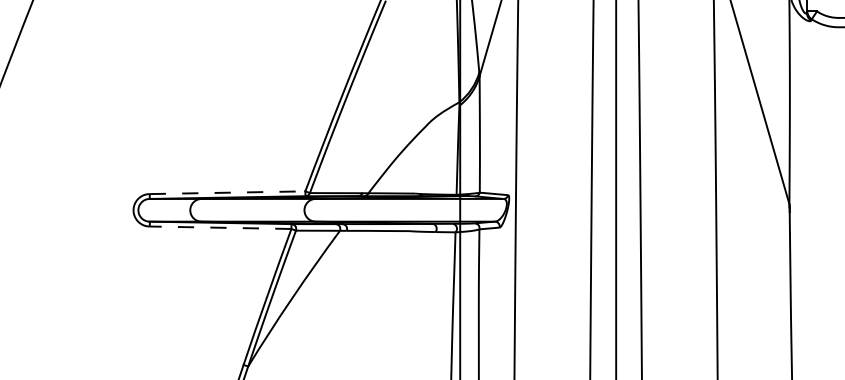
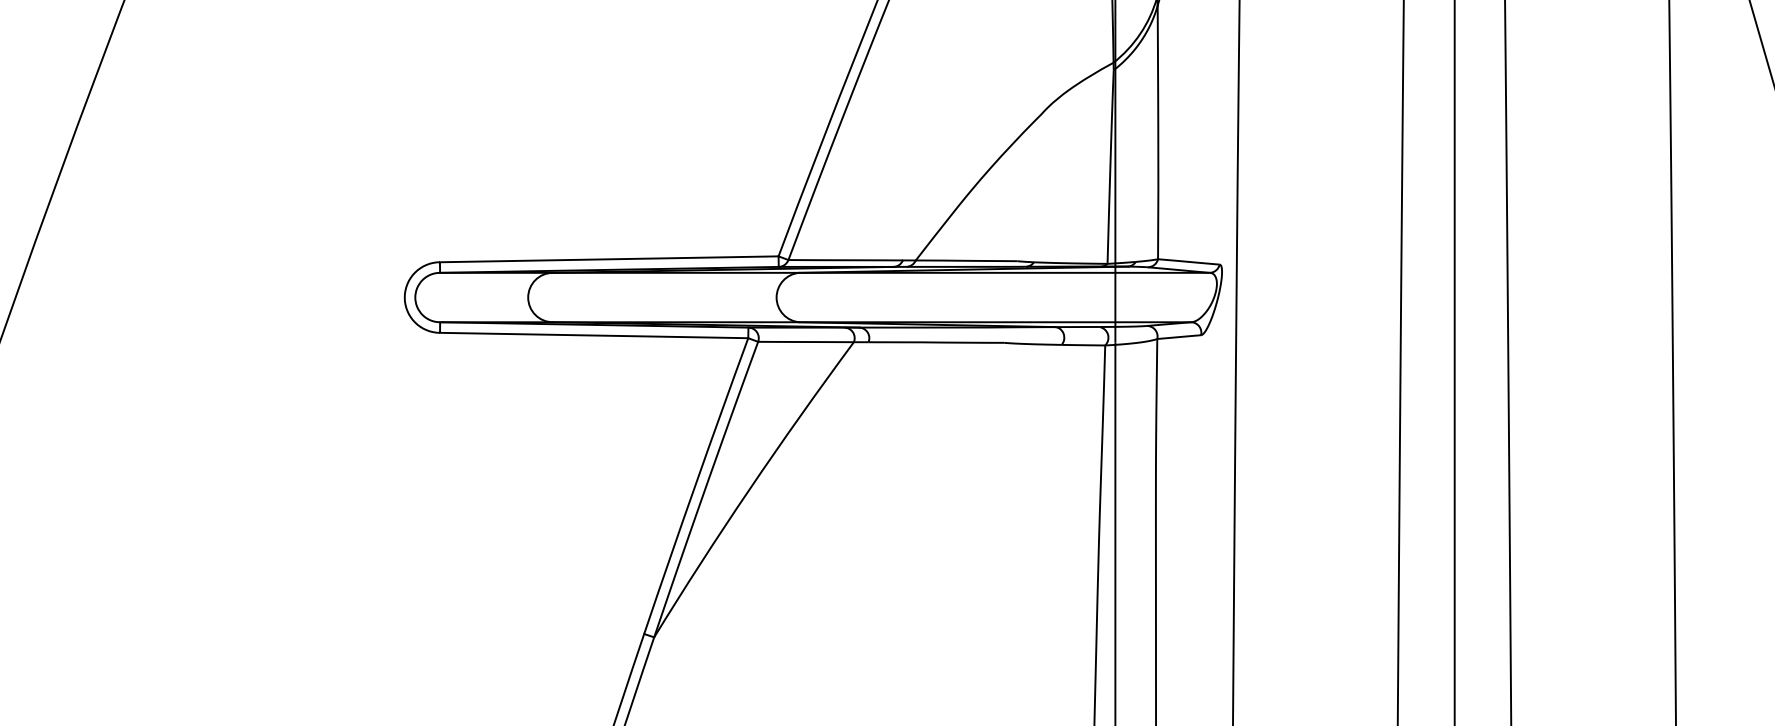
line: (227, 192) -> (609, 258), dashed -> solid
line: (220, 227) -> (593, 334), dashed -> solid

